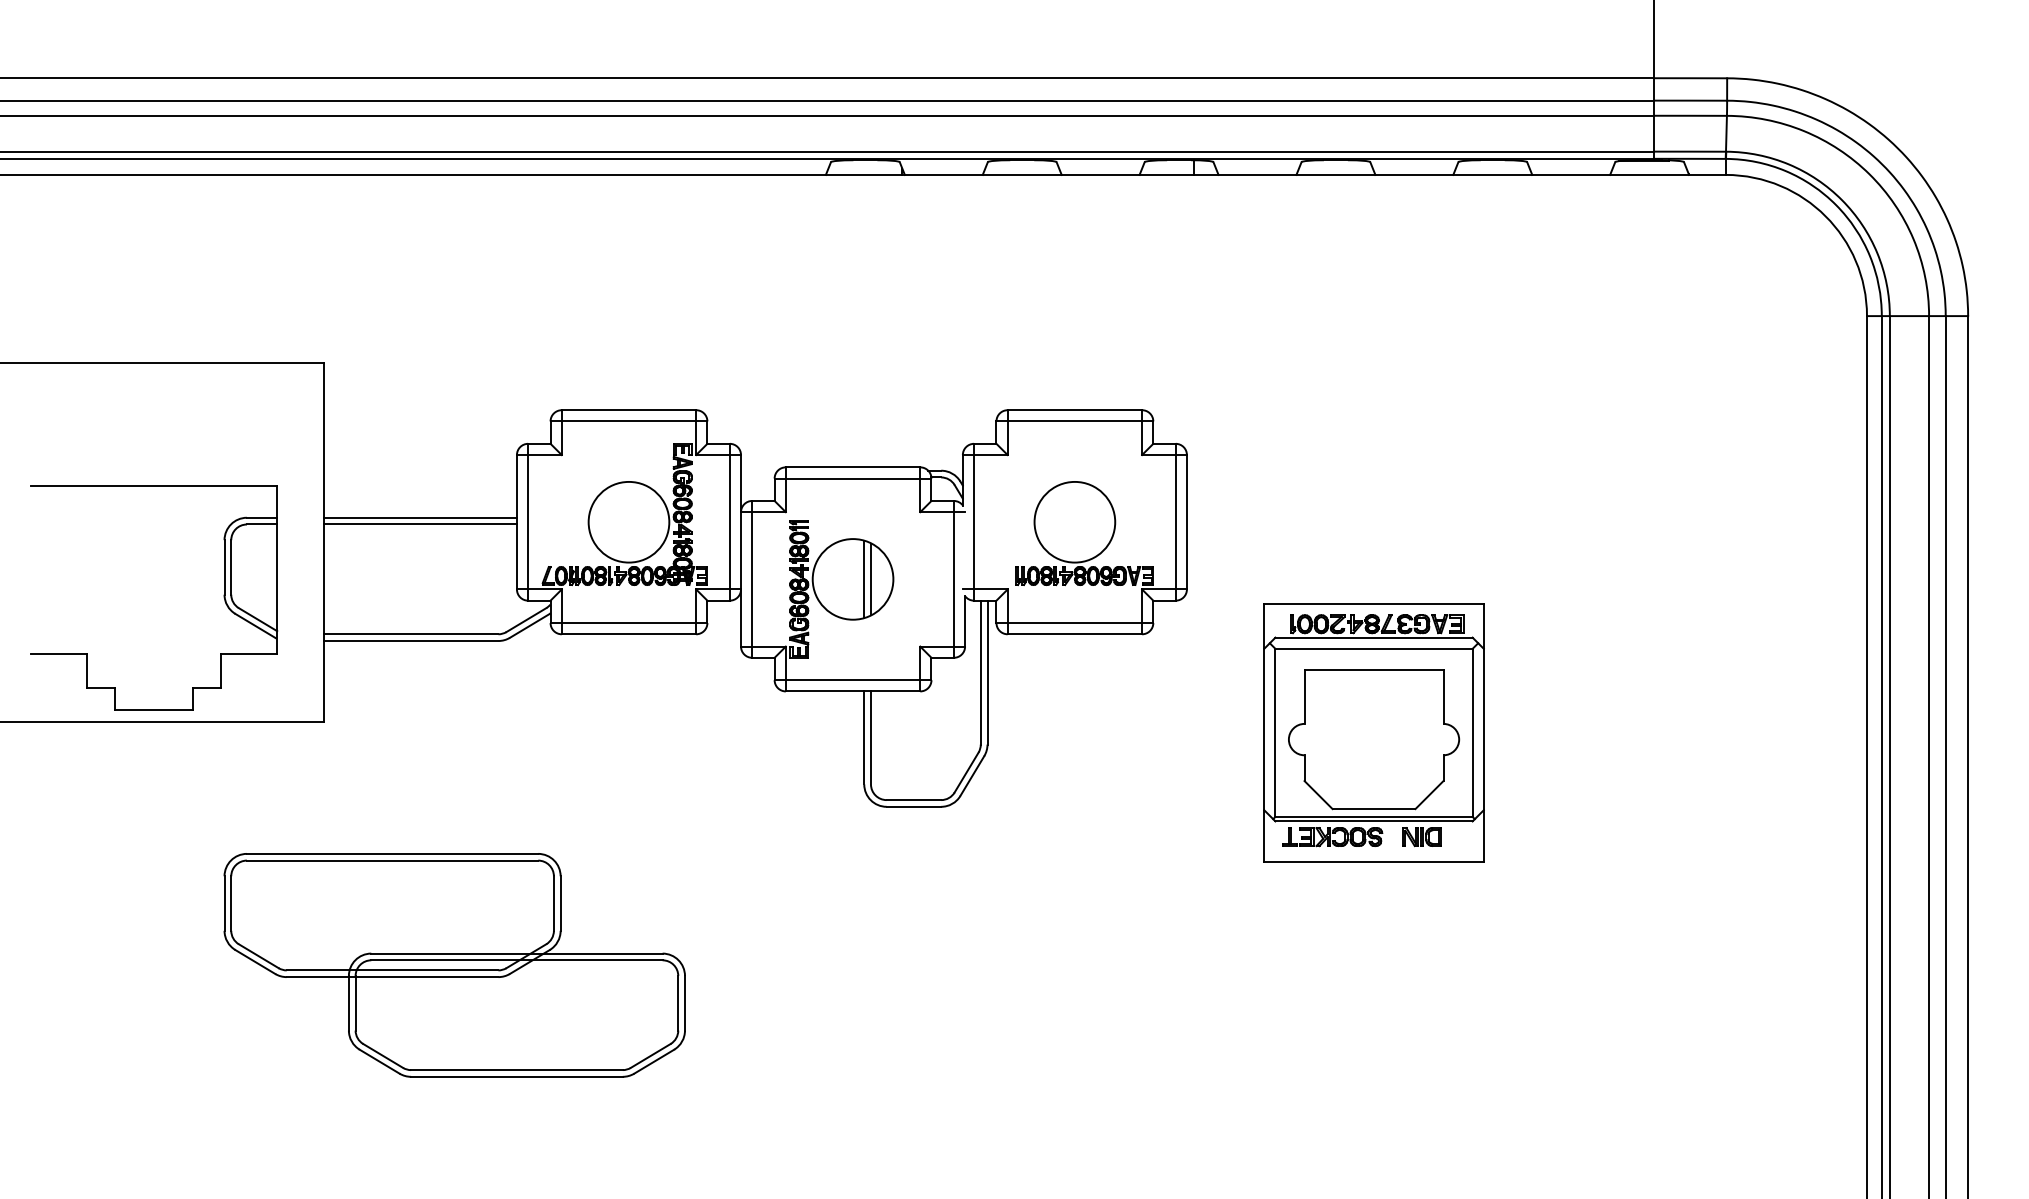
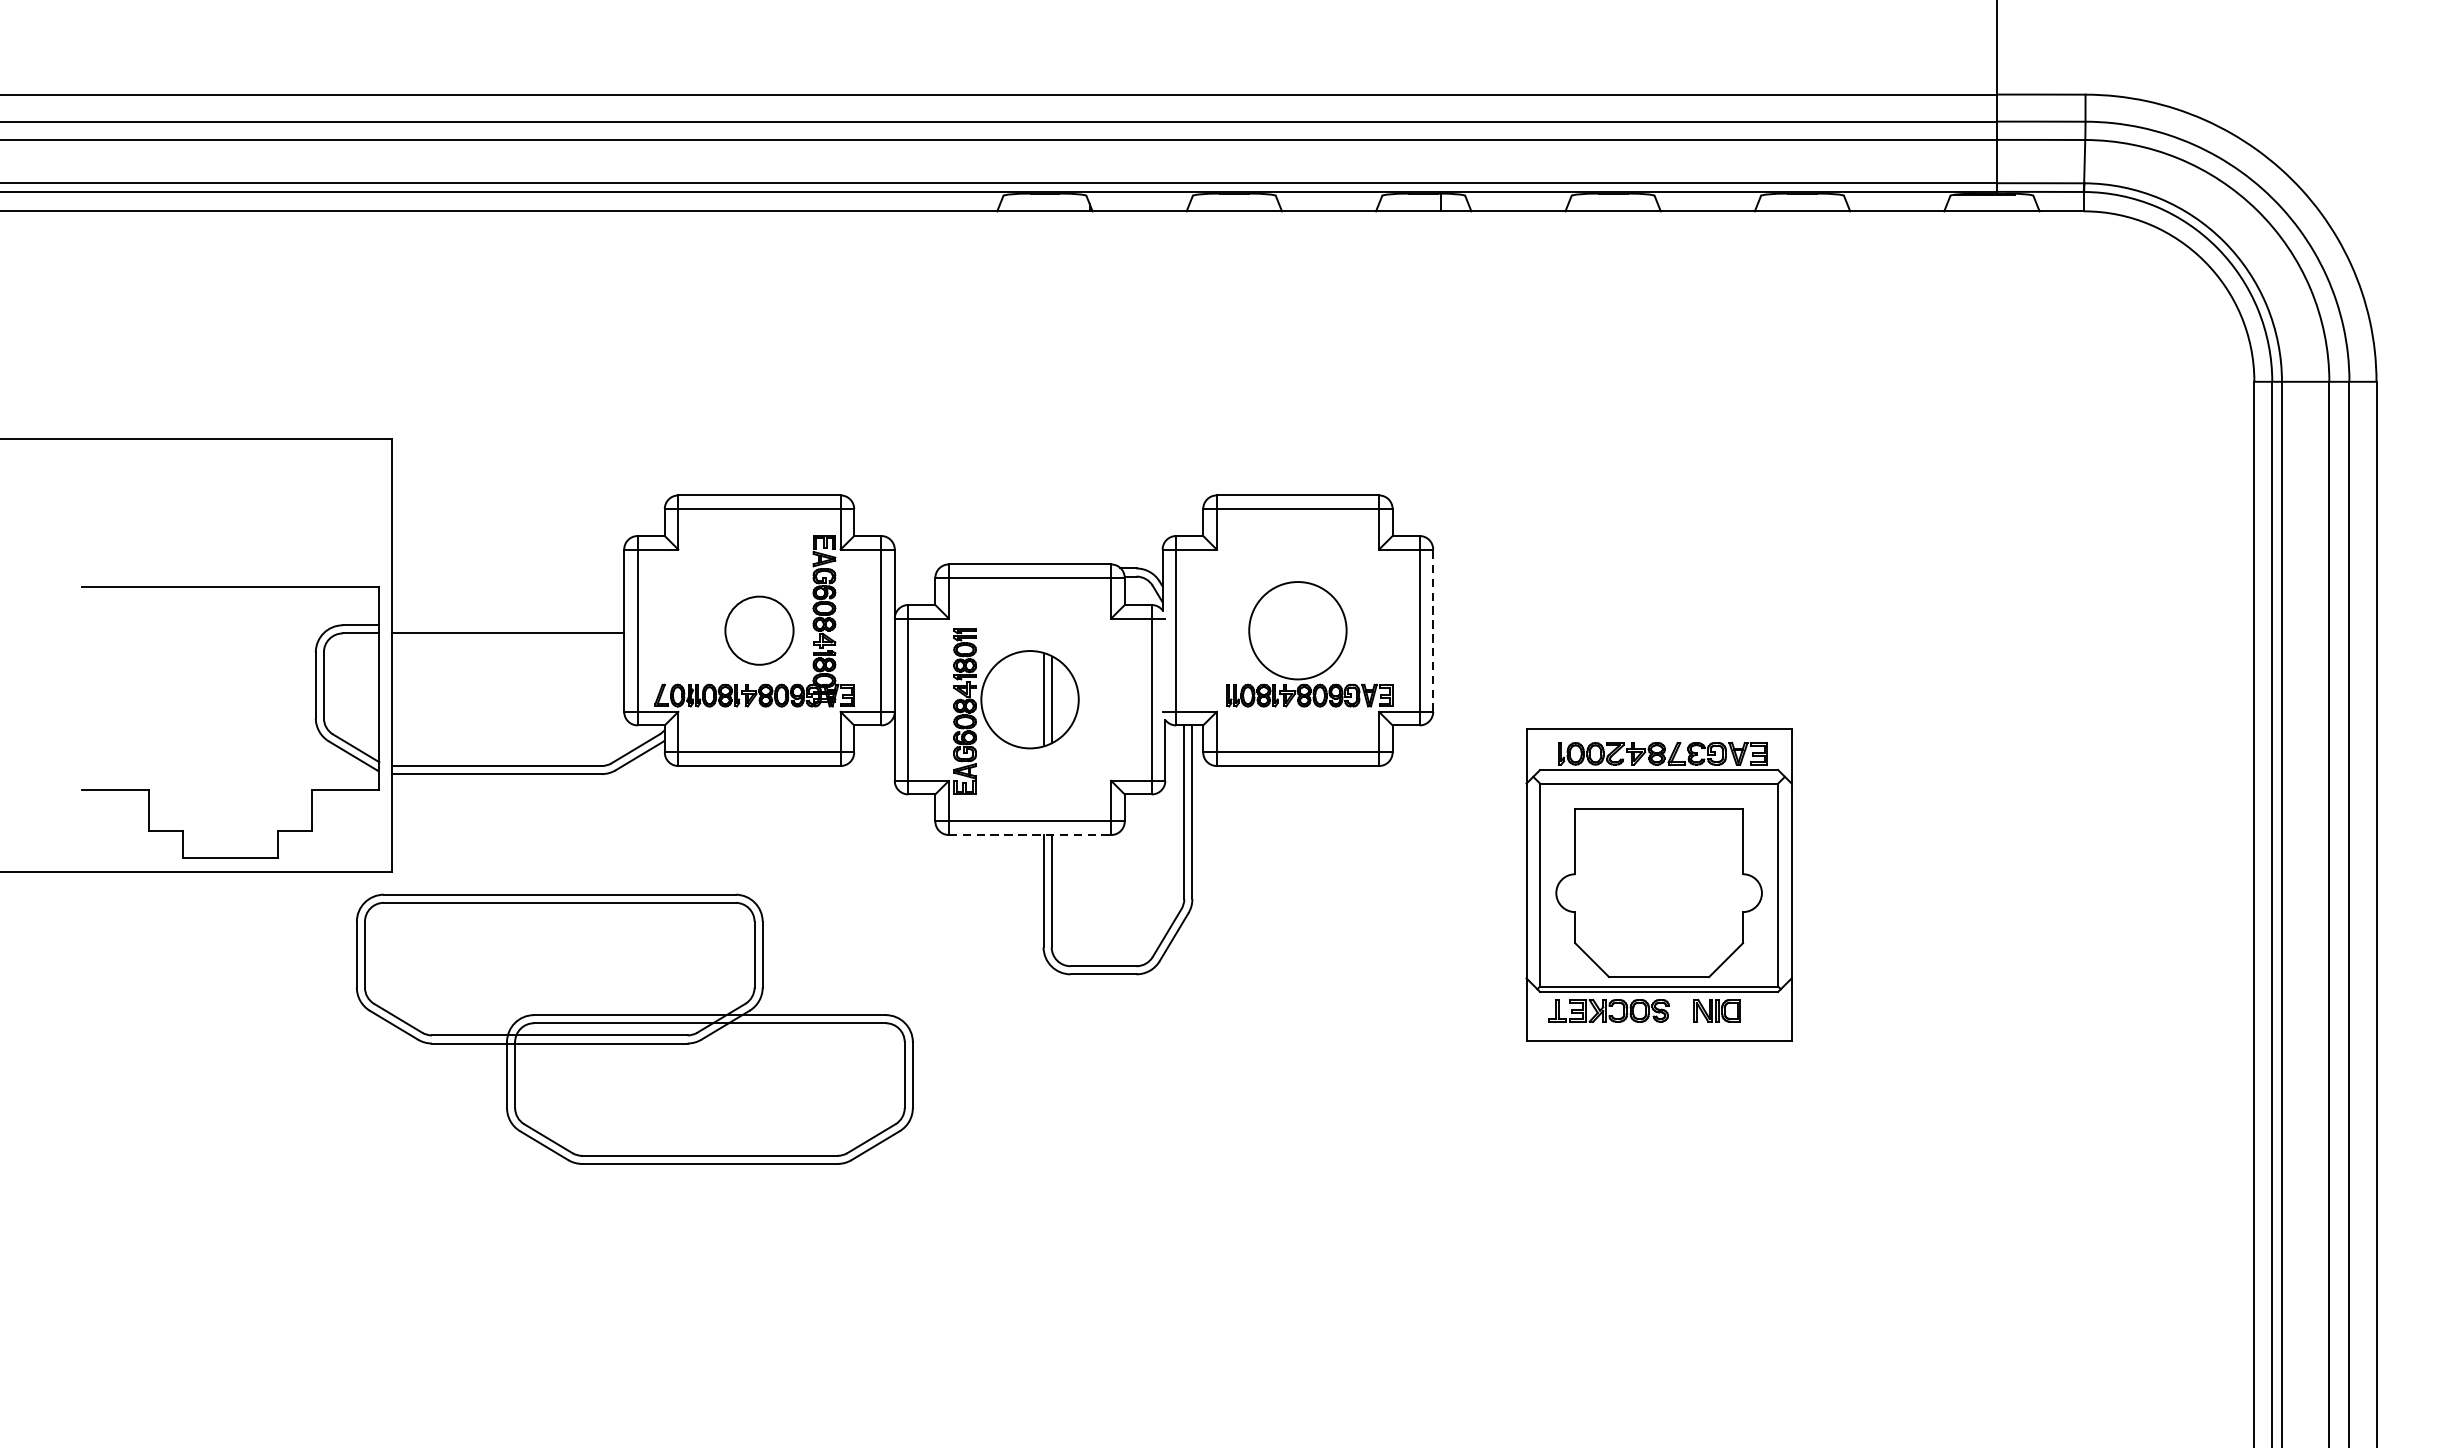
line: (420, 517) -> (507, 624), removed
circle: (628, 521) -> (758, 629), size x0.7
line: (1186, 521) -> (1432, 629), solid -> dashed
part: (223, 597) -> (314, 721), moved
line: (853, 691) -> (1030, 835), solid -> dashed
part: (454, 965) -> (634, 1029), moved

